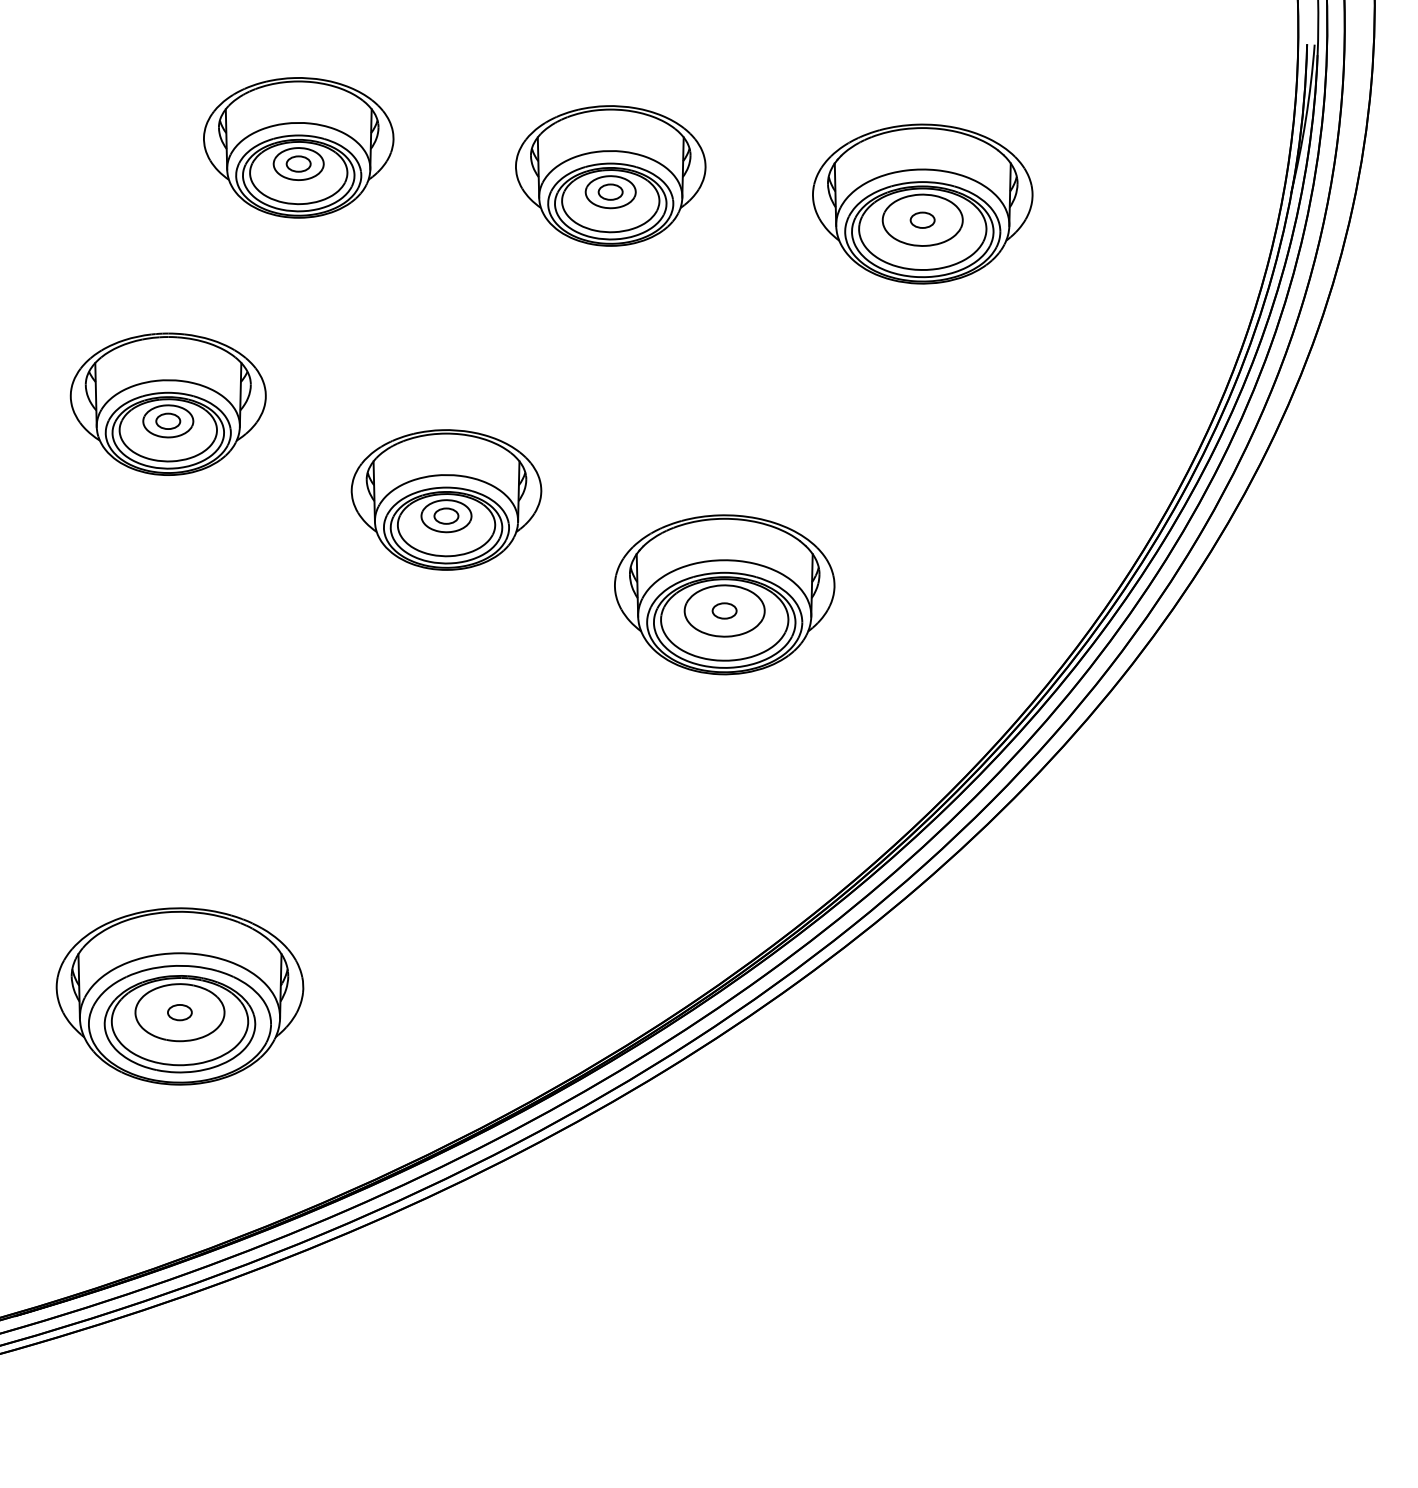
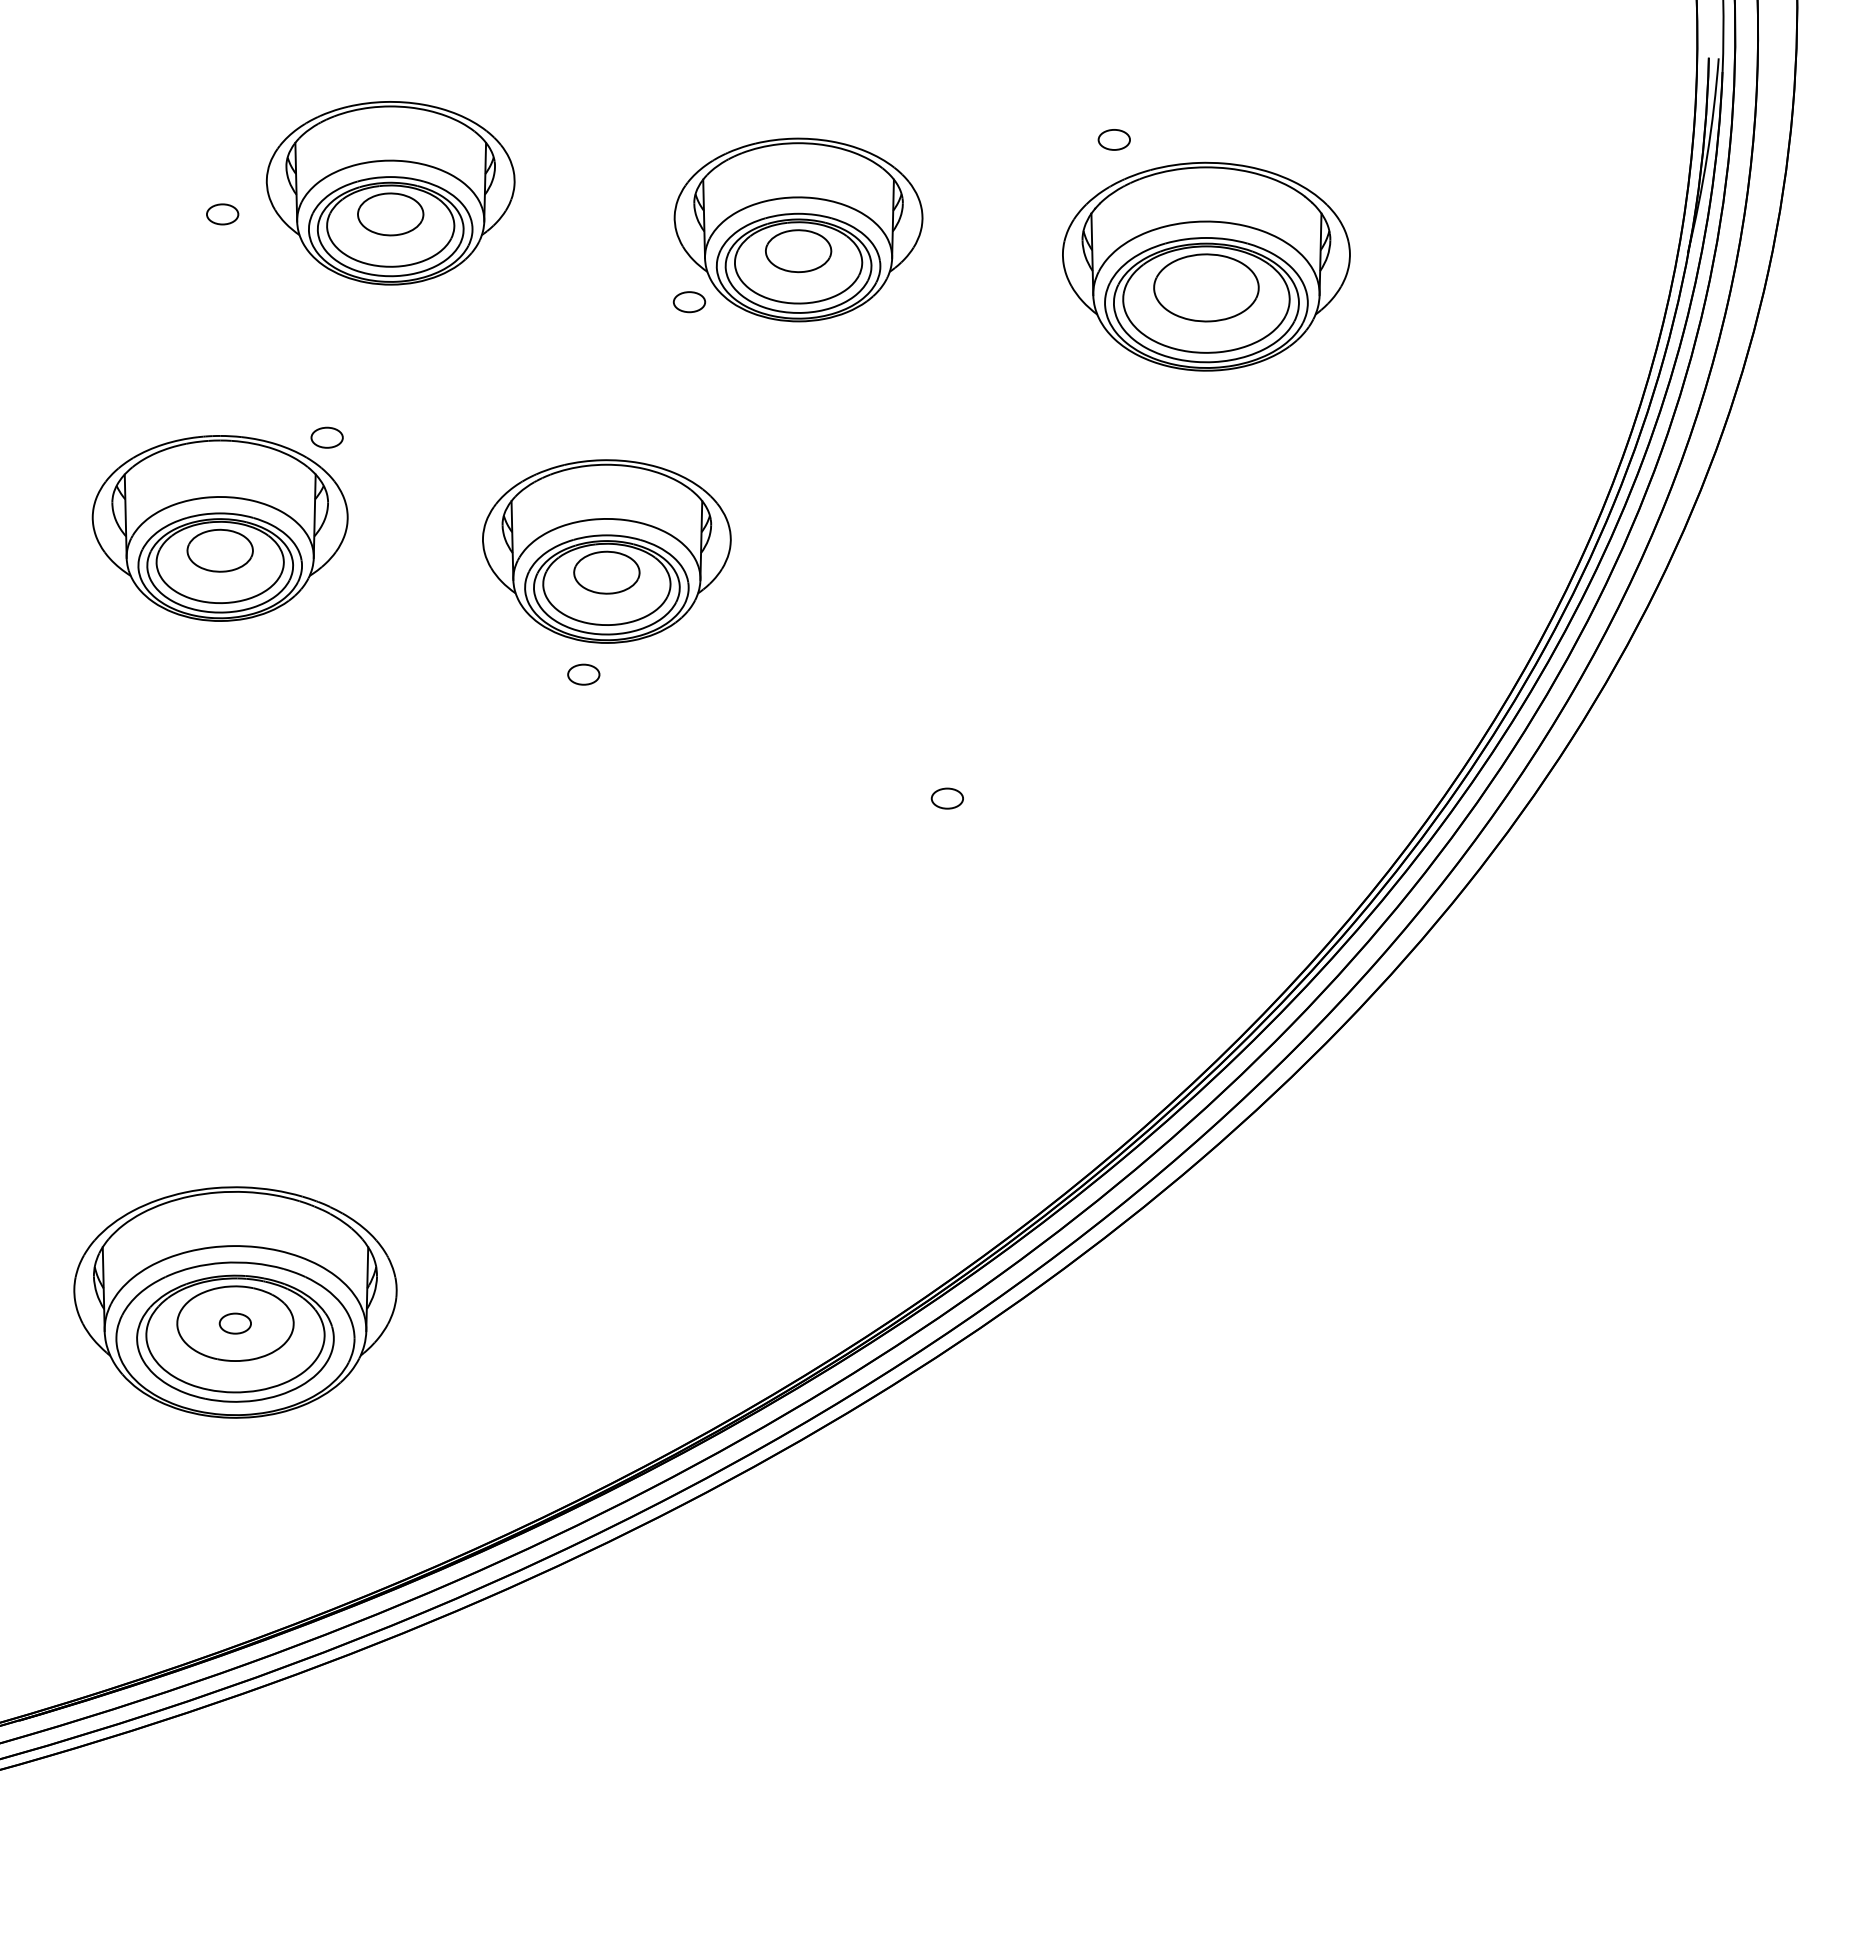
part: (298, 164) -> (222, 214), moved
part: (610, 192) -> (689, 302), moved
part: (922, 219) -> (1113, 139), moved
part: (167, 421) -> (326, 437), moved
part: (446, 499) -> (606, 551), moved
part: (724, 594) -> (947, 777), removed

